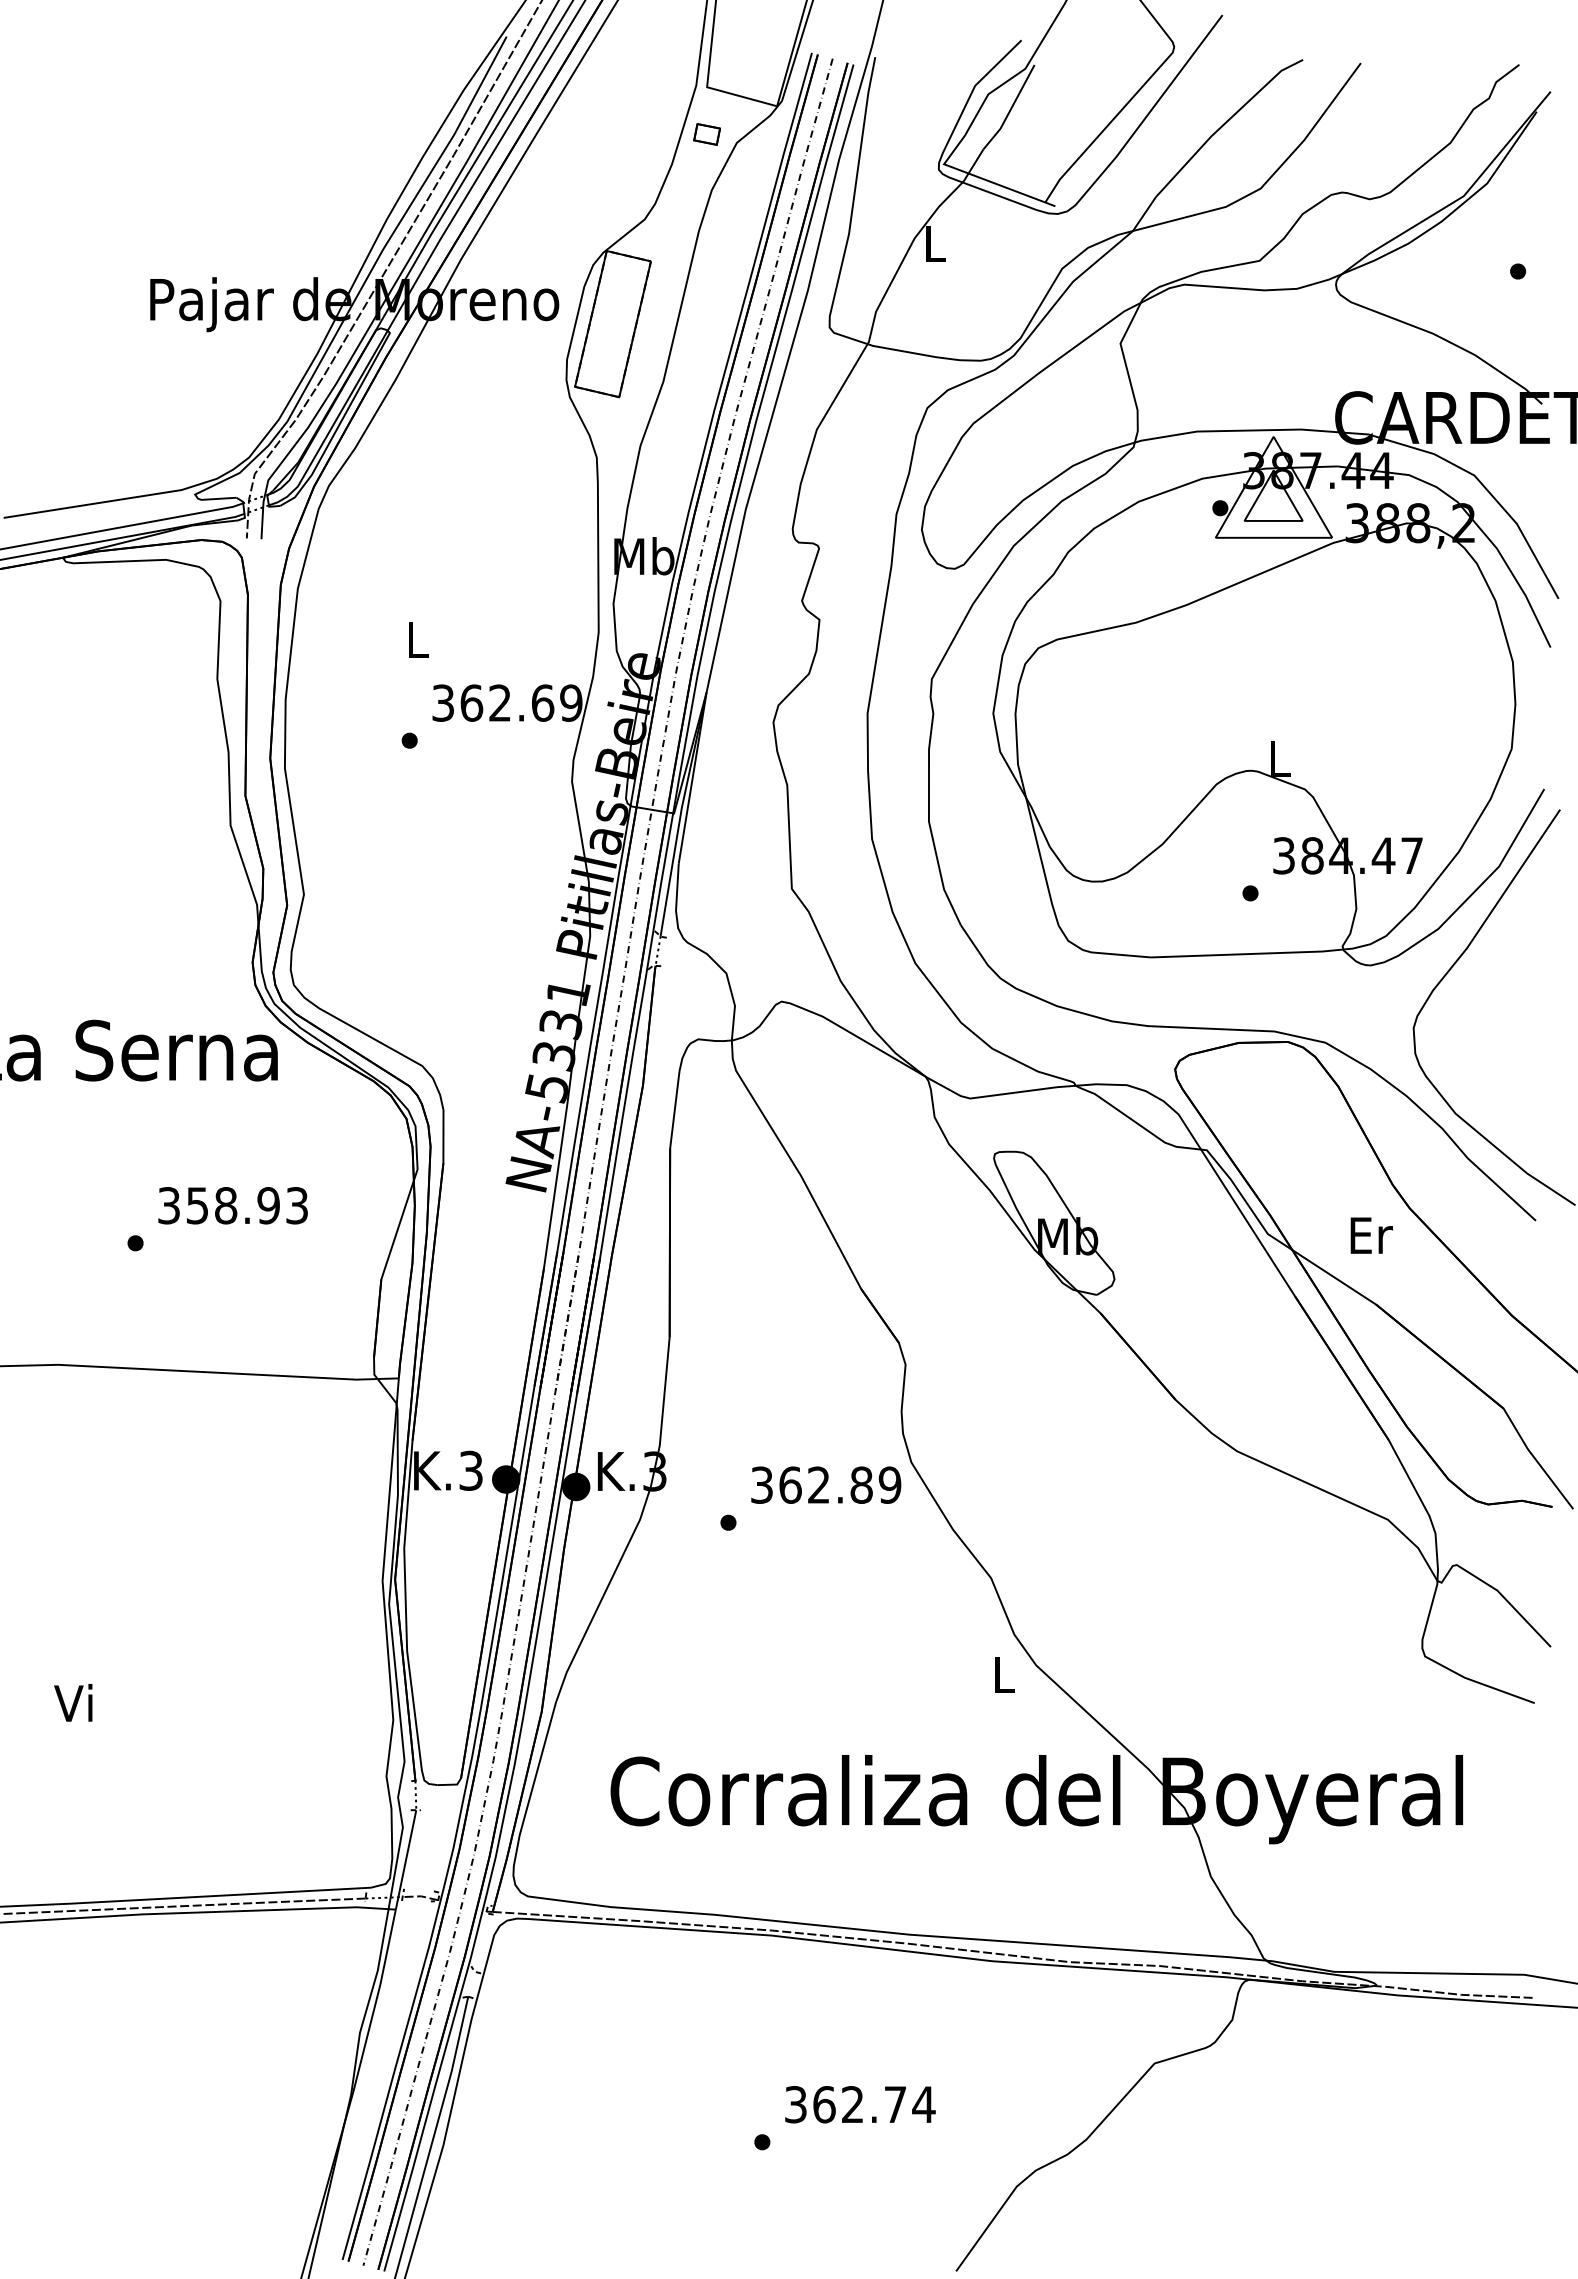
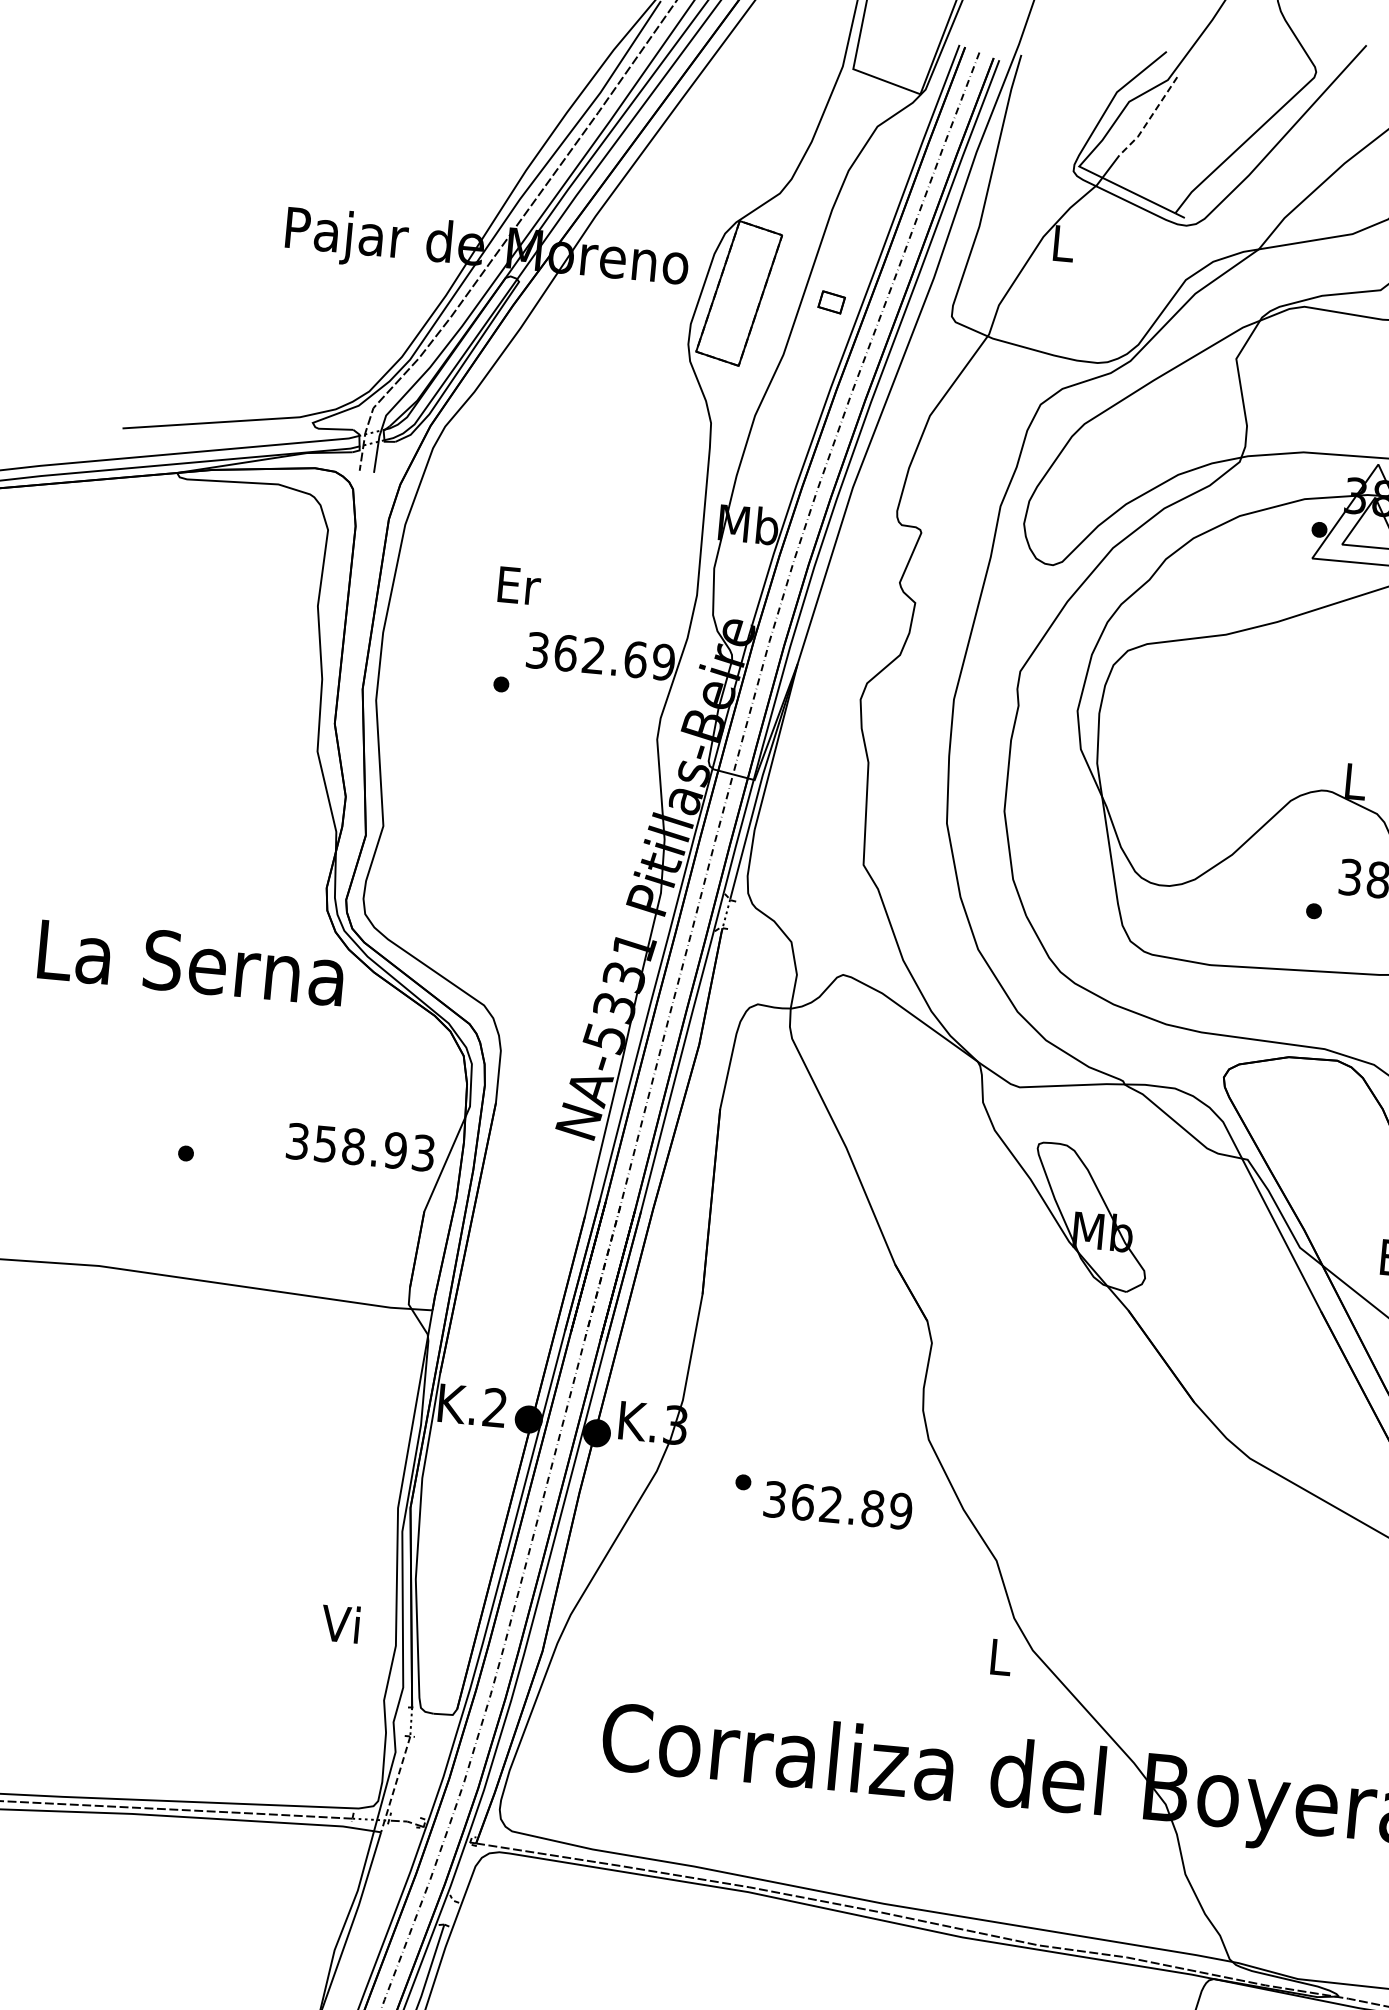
line: (1010, 109) -> (1149, 118), solid -> dashed
part: (706, 134) -> (831, 302), moved
text: (418, 639) -> (519, 585), L -> Er
text: (232, 1205) -> (360, 1147), moved
text: (470, 1470) -> (494, 1407), K.3 -> K.2
text: (826, 1484) -> (838, 1504), moved
text: (73, 1702) -> (340, 1623), moved
line: (405, 1861) -> (395, 1785), solid -> dashed

